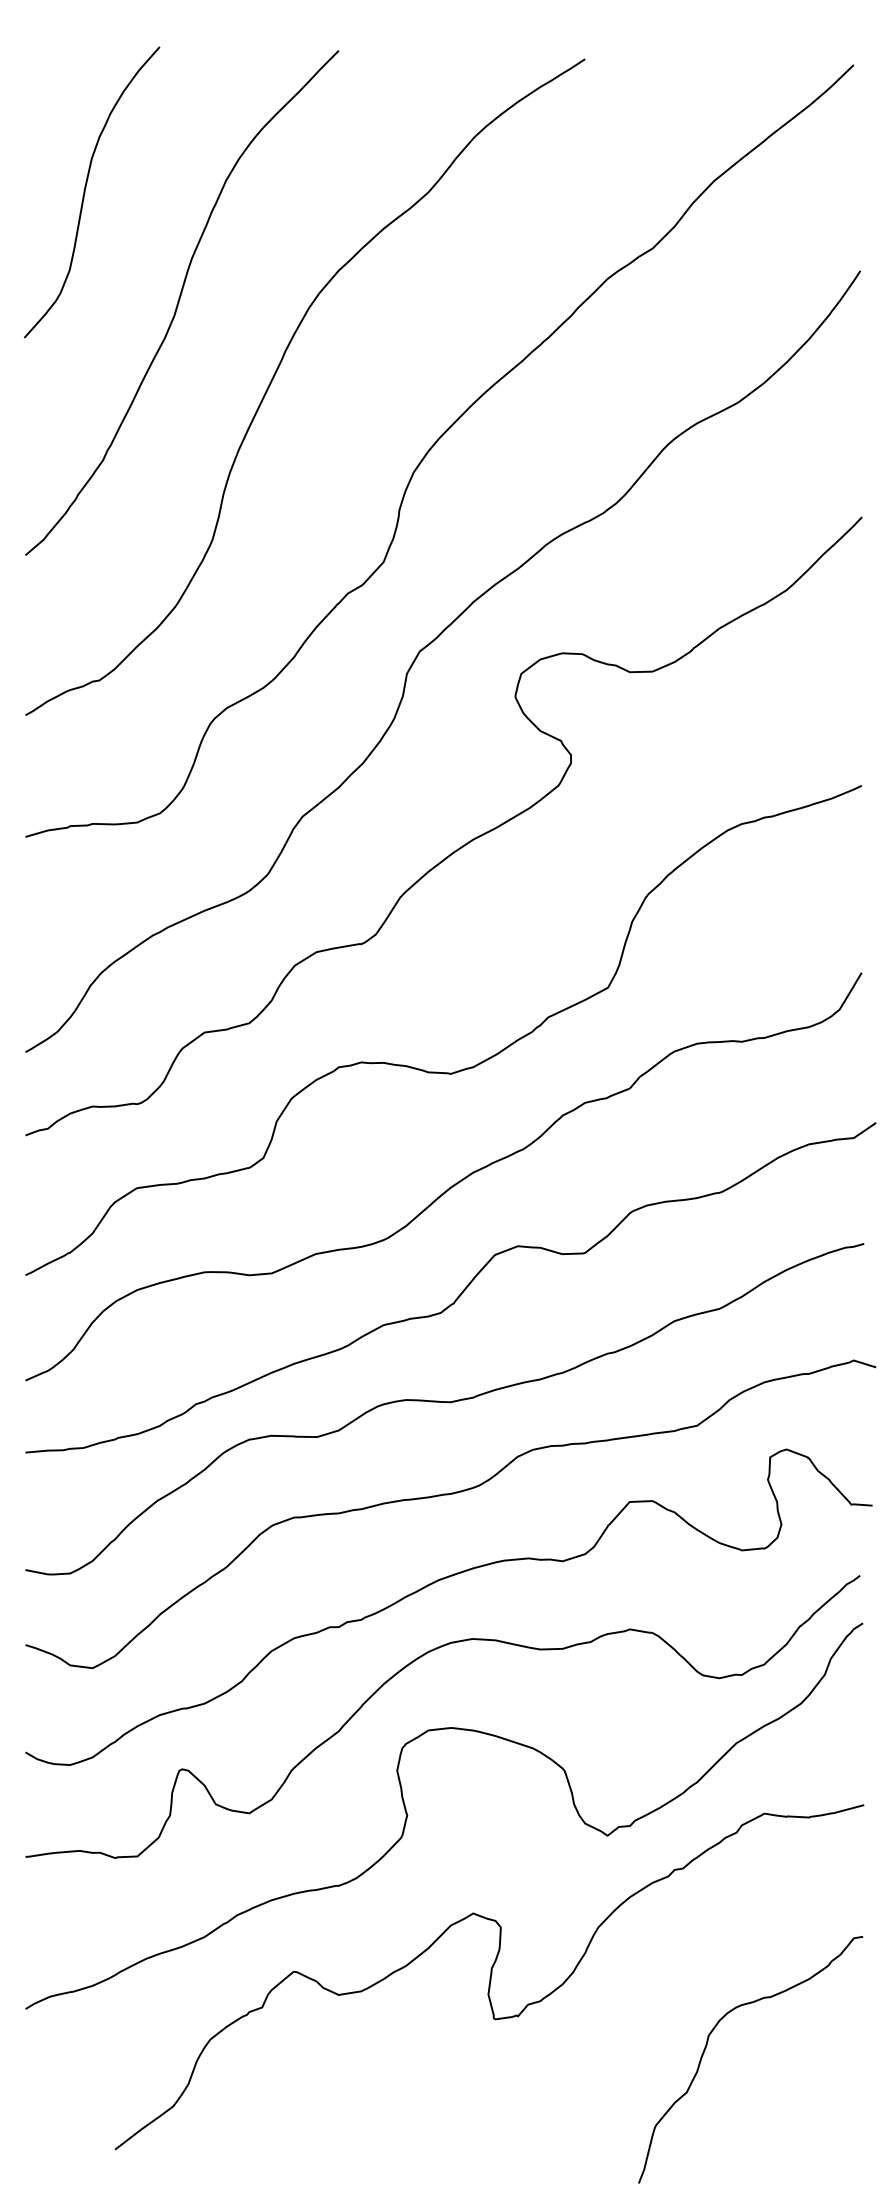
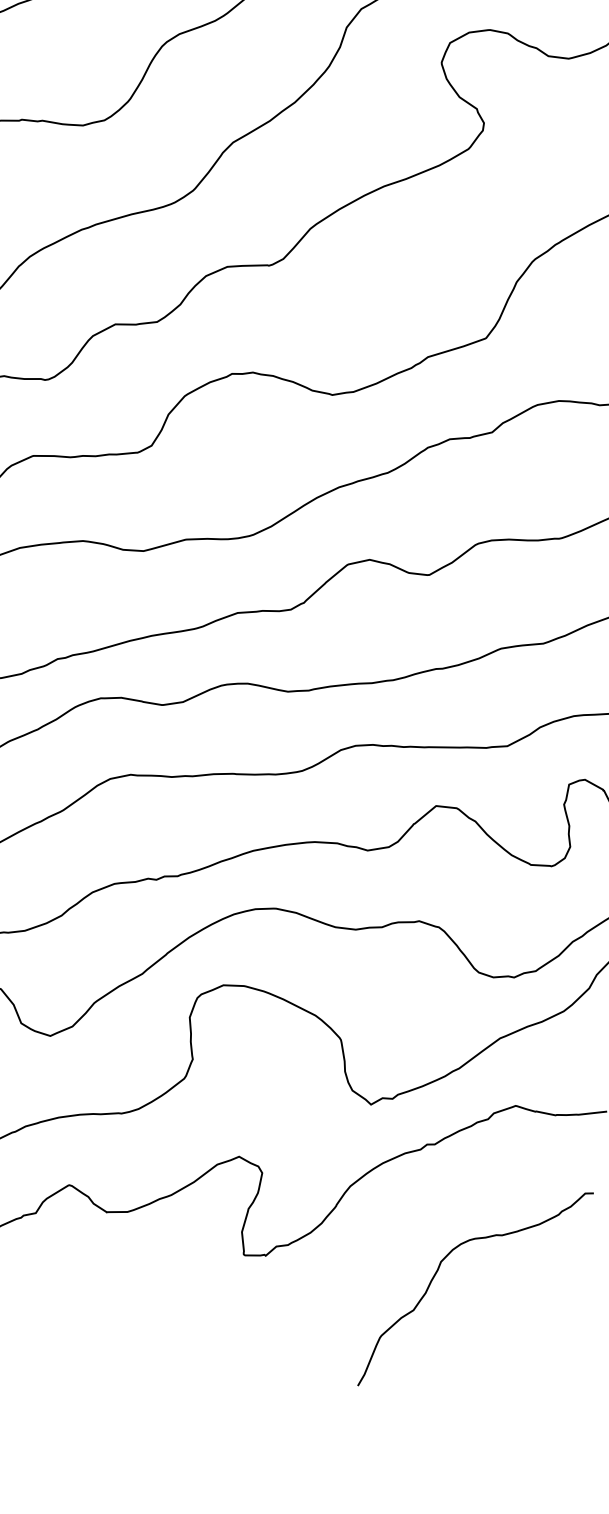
curve: (707, 2045) -> (438, 1270), moved

